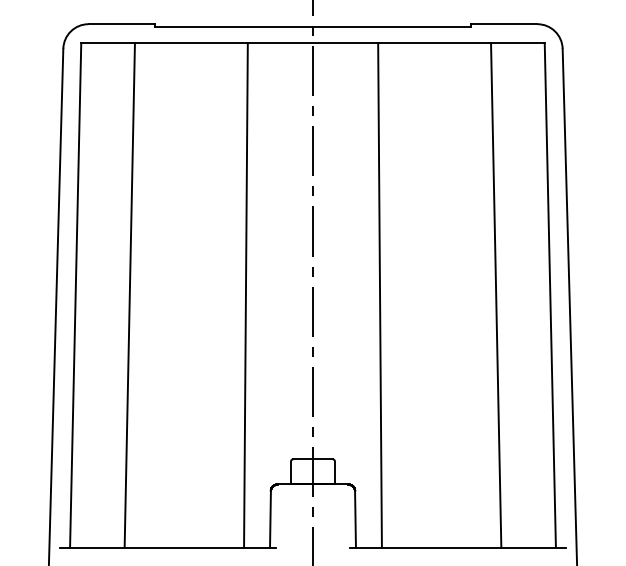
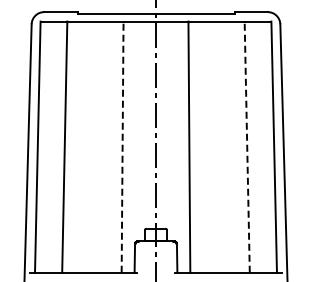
line: (245, 296) -> (122, 147), solid -> dashed
line: (496, 296) -> (247, 147), solid -> dashed

